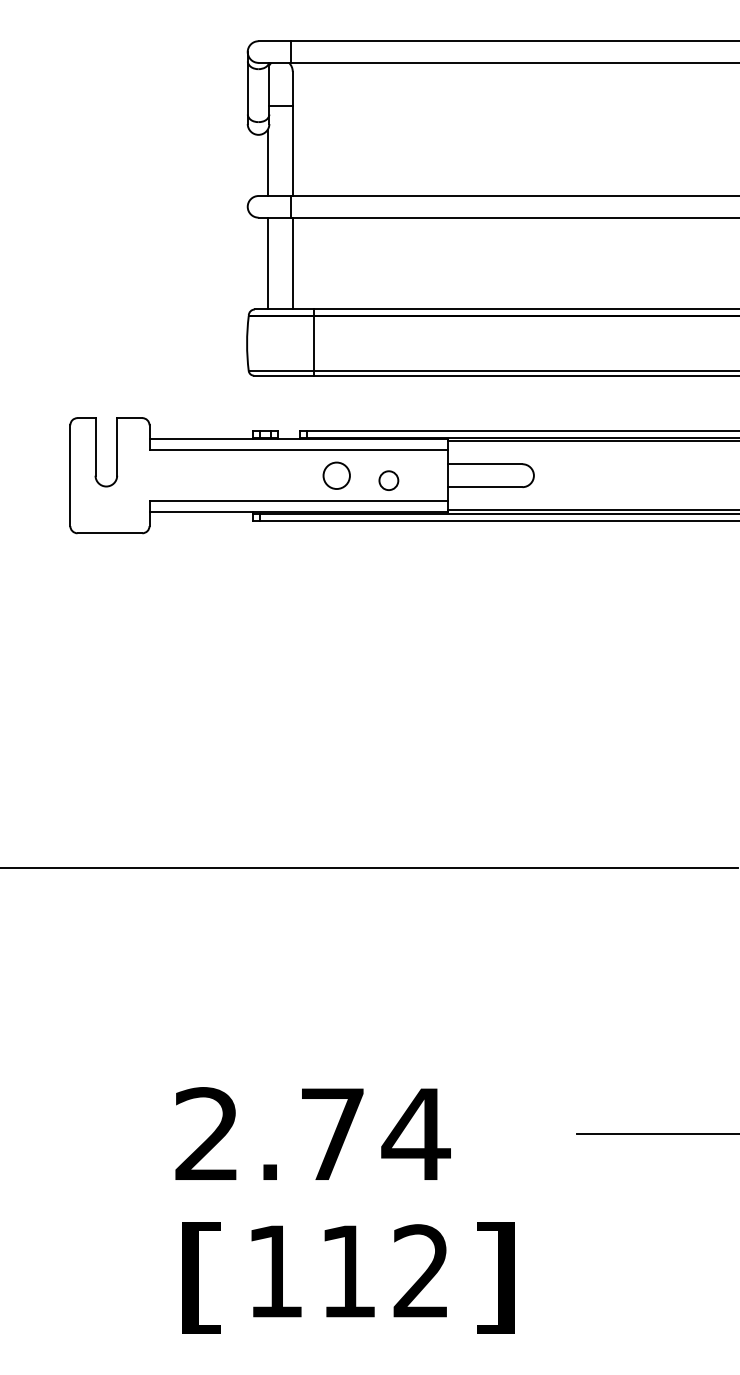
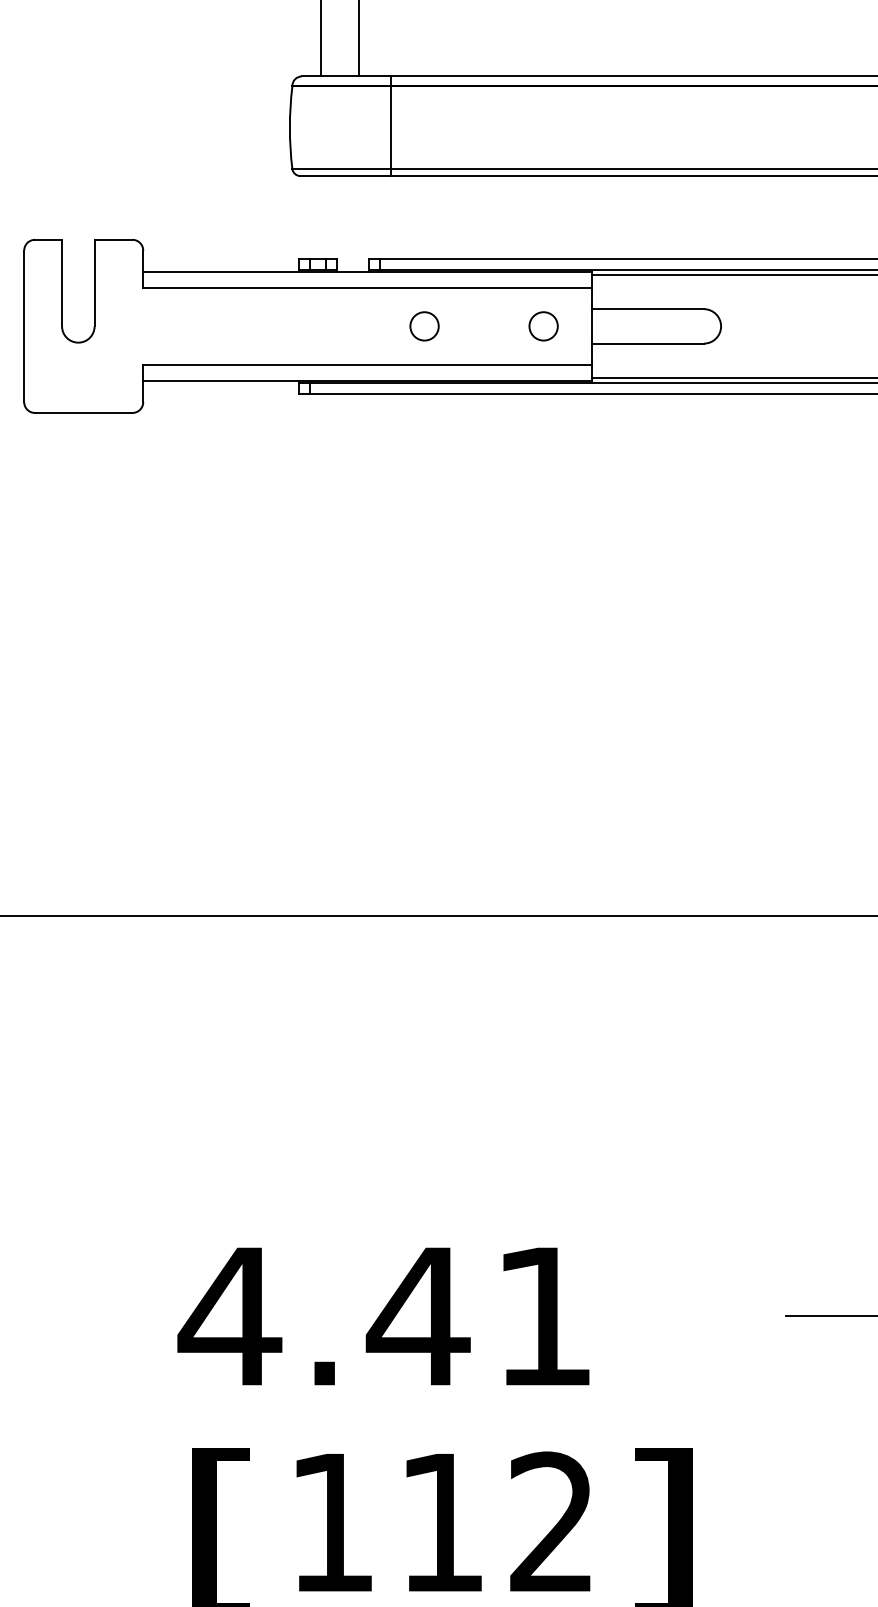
circle: (336, 475) -> (424, 326), size x0.71
circle: (388, 480) -> (543, 326), moved
text: (311, 1133) -> (386, 1315), 2.74 -> 4.41

